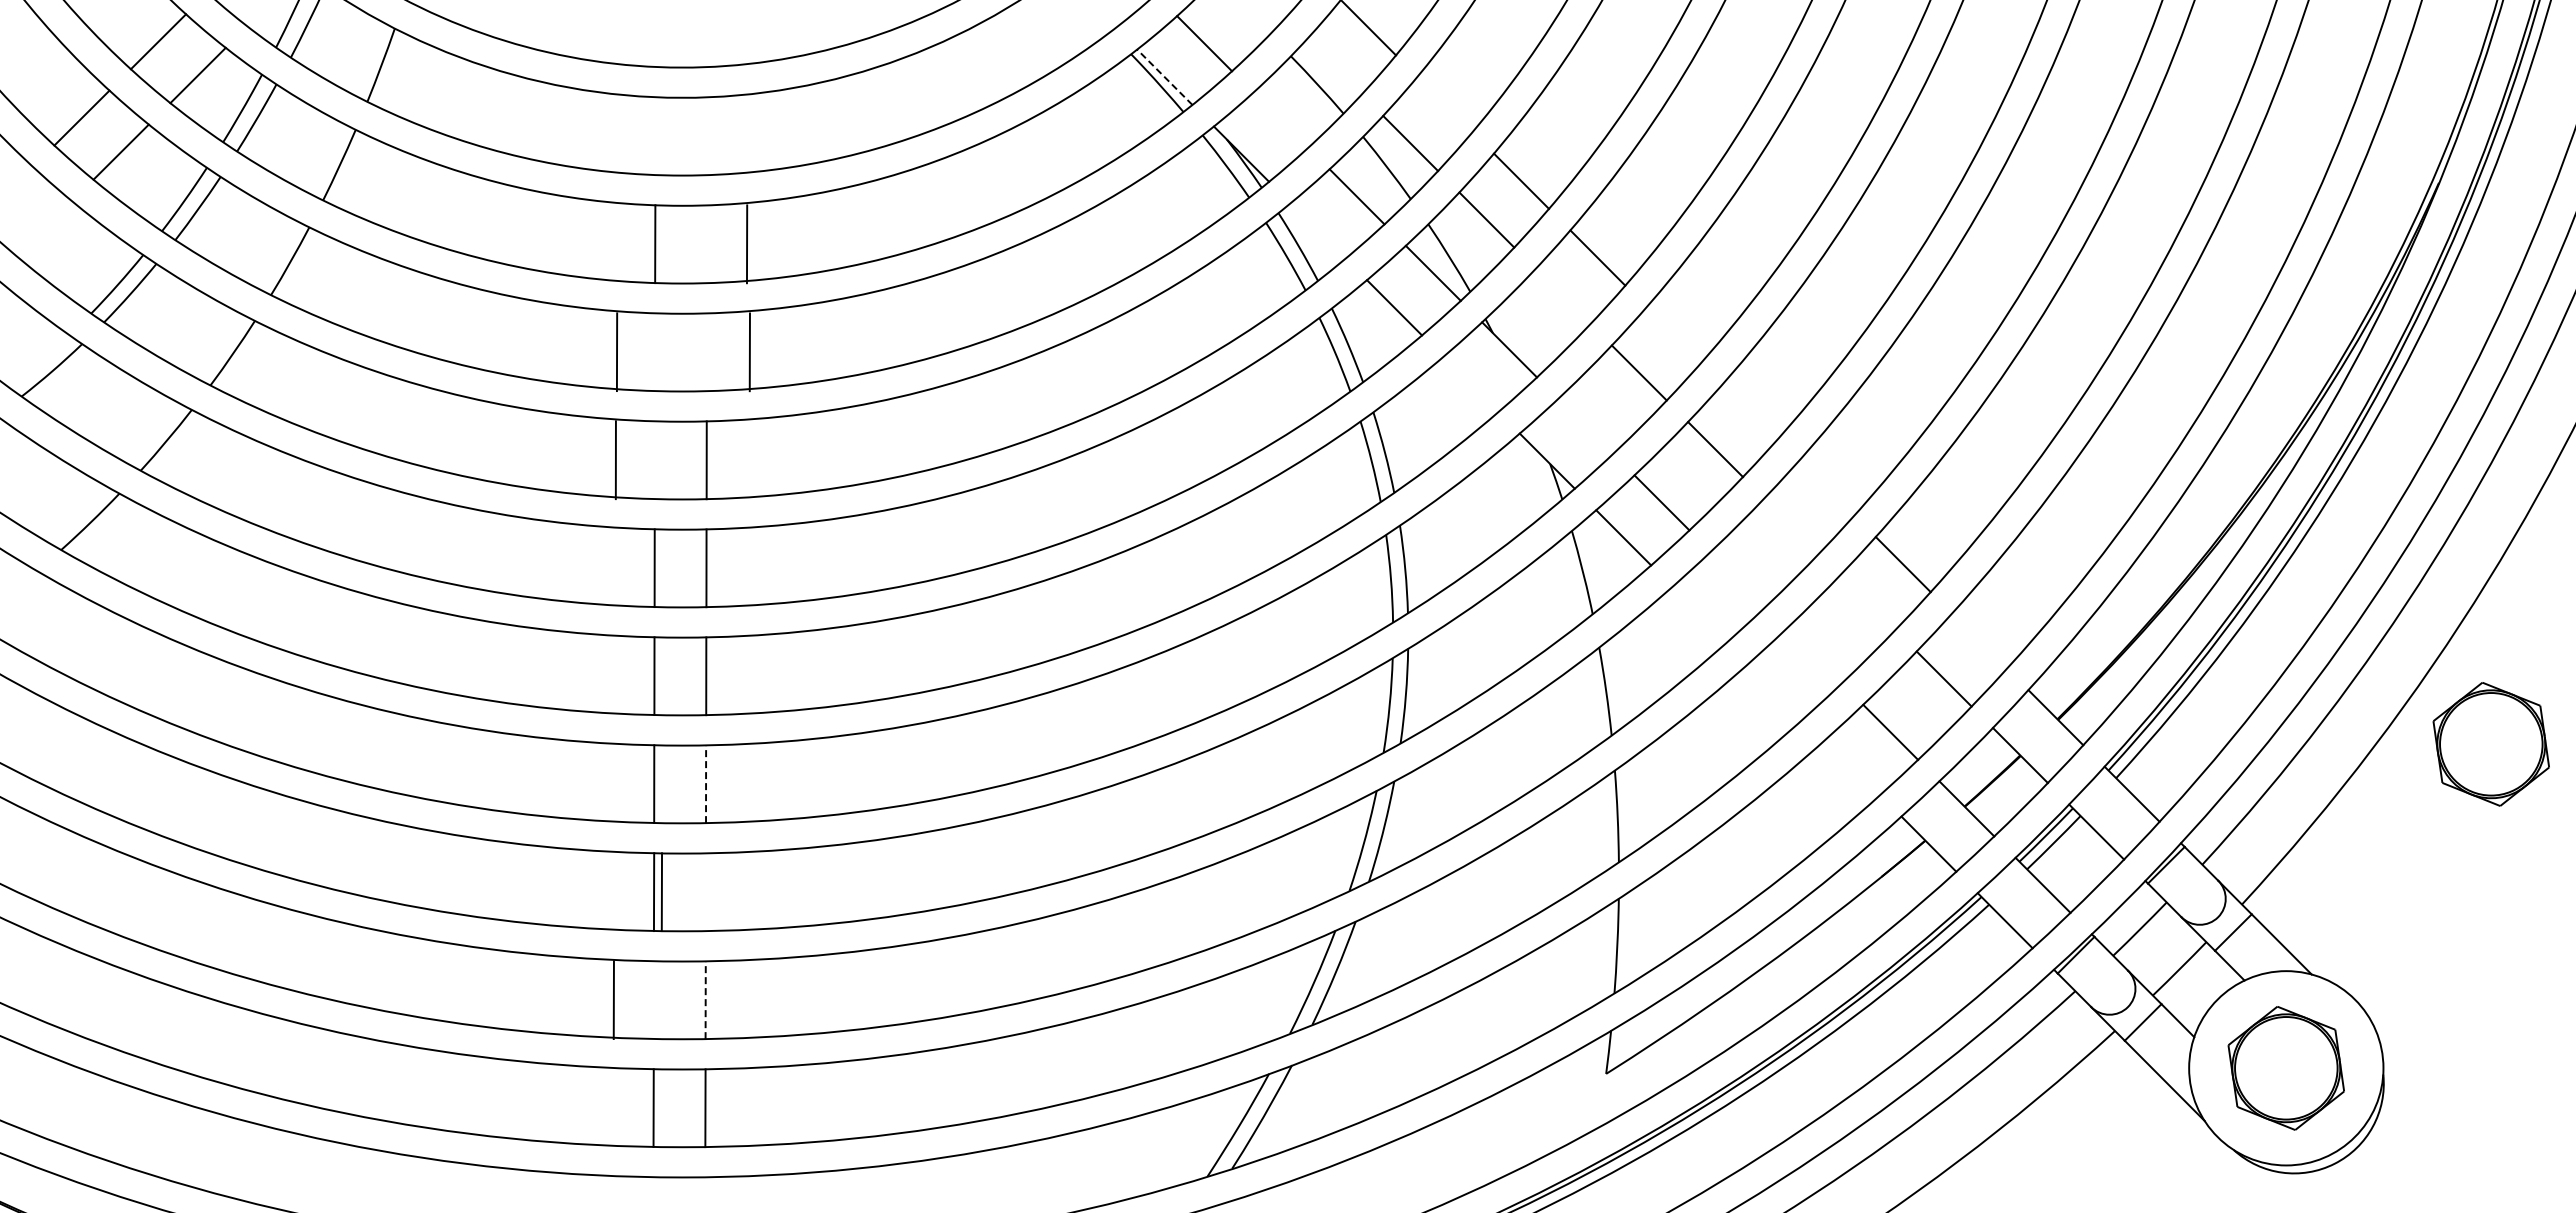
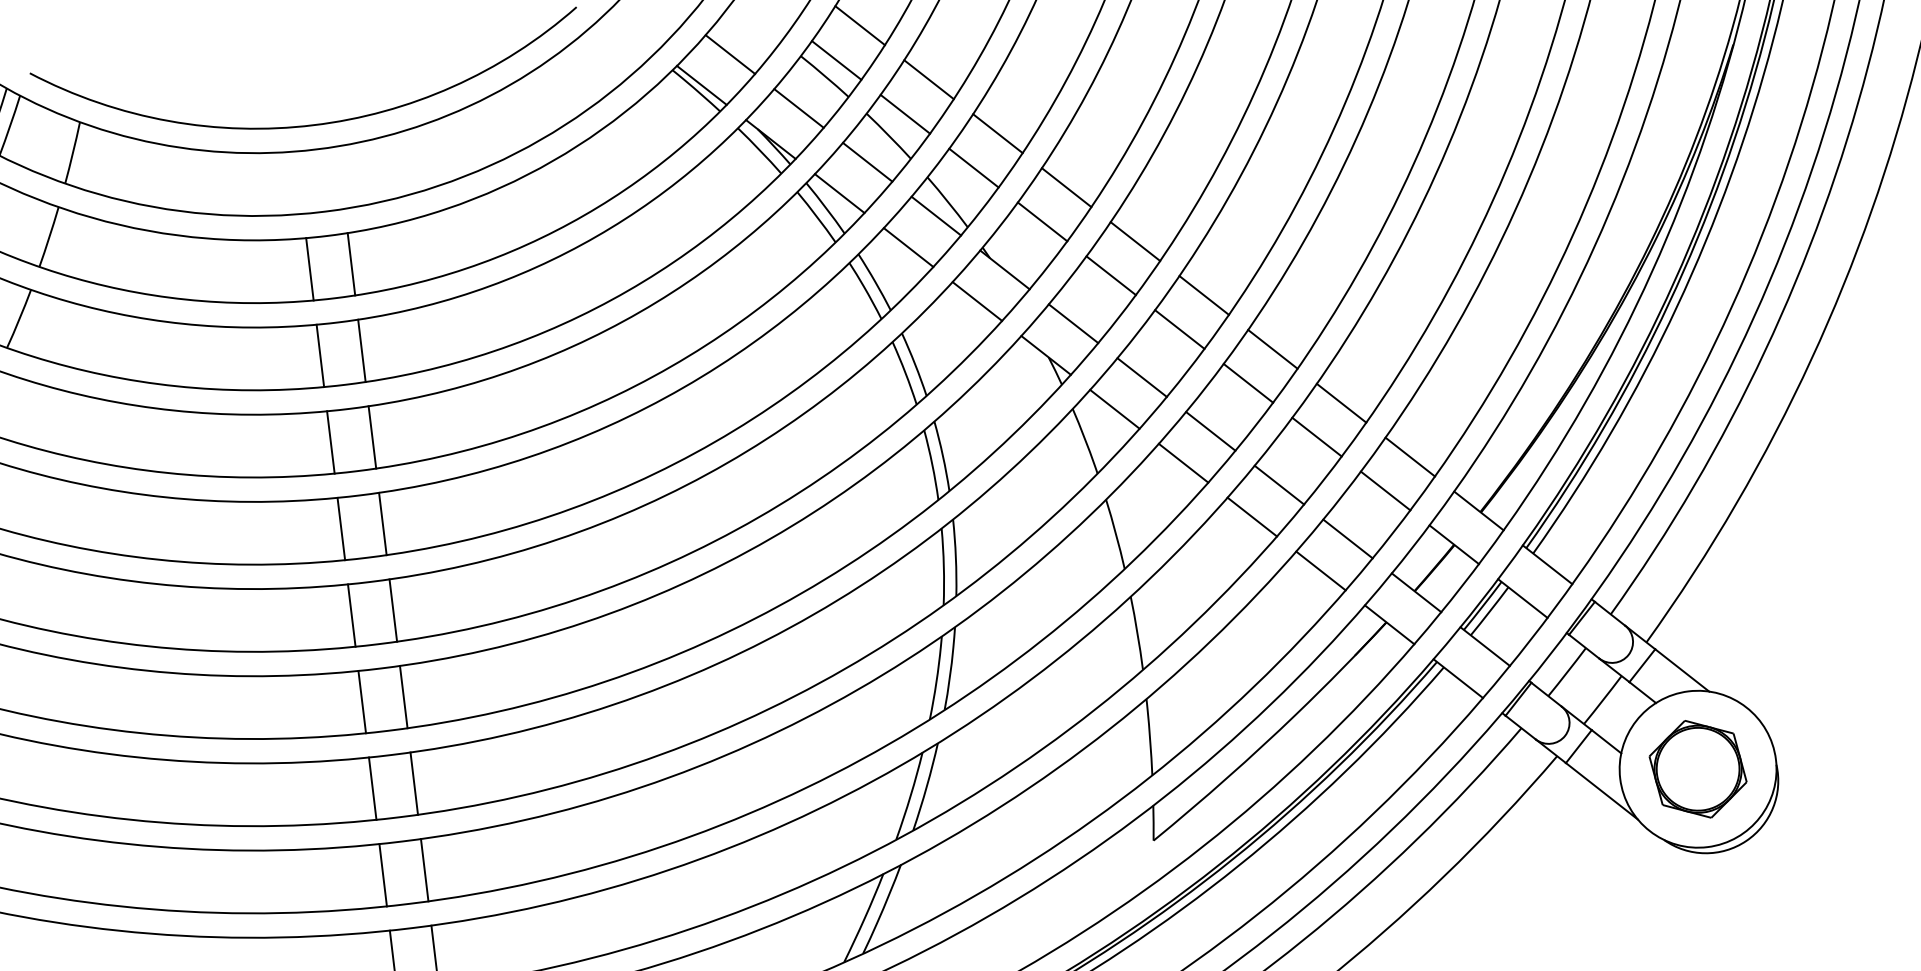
line: (1333, 66) -> (835, 60), added
line: (1164, 76) -> (701, 84), dashed -> solid
line: (1444, 104) -> (928, 79), added
line: (1280, 119) -> (798, 107), added
line: (1317, 230) -> (839, 193), added
line: (746, 244) -> (351, 264), moved
line: (1562, 296) -> (1042, 221), added
line: (1673, 334) -> (1134, 241), added
line: (616, 352) -> (319, 356), moved
line: (749, 352) -> (361, 351), moved
line: (1470, 384) -> (977, 301), added
line: (1750, 410) -> (1203, 294), added
line: (1585, 425) -> (1073, 323), added
line: (615, 460) -> (330, 442), moved
line: (1826, 487) -> (1272, 349), added
line: (1791, 525) -> (1248, 382), added
line: (1737, 578) -> (1210, 430), added
line: (1867, 602) -> (1316, 437), added
line: (1699, 614) -> (1183, 463), added
line: (1979, 640) -> (1410, 456), added
line: (1814, 655) -> (1279, 484), added
line: (1775, 690) -> (1251, 516), added
part: (2490, 744) -> (1829, 489), removed
line: (1852, 767) -> (1320, 570), added
line: (706, 784) -> (404, 697), dashed -> solid
line: (661, 892) -> (413, 783), moved
line: (613, 1000) -> (382, 875), moved
line: (705, 1000) -> (424, 870), dashed -> solid

